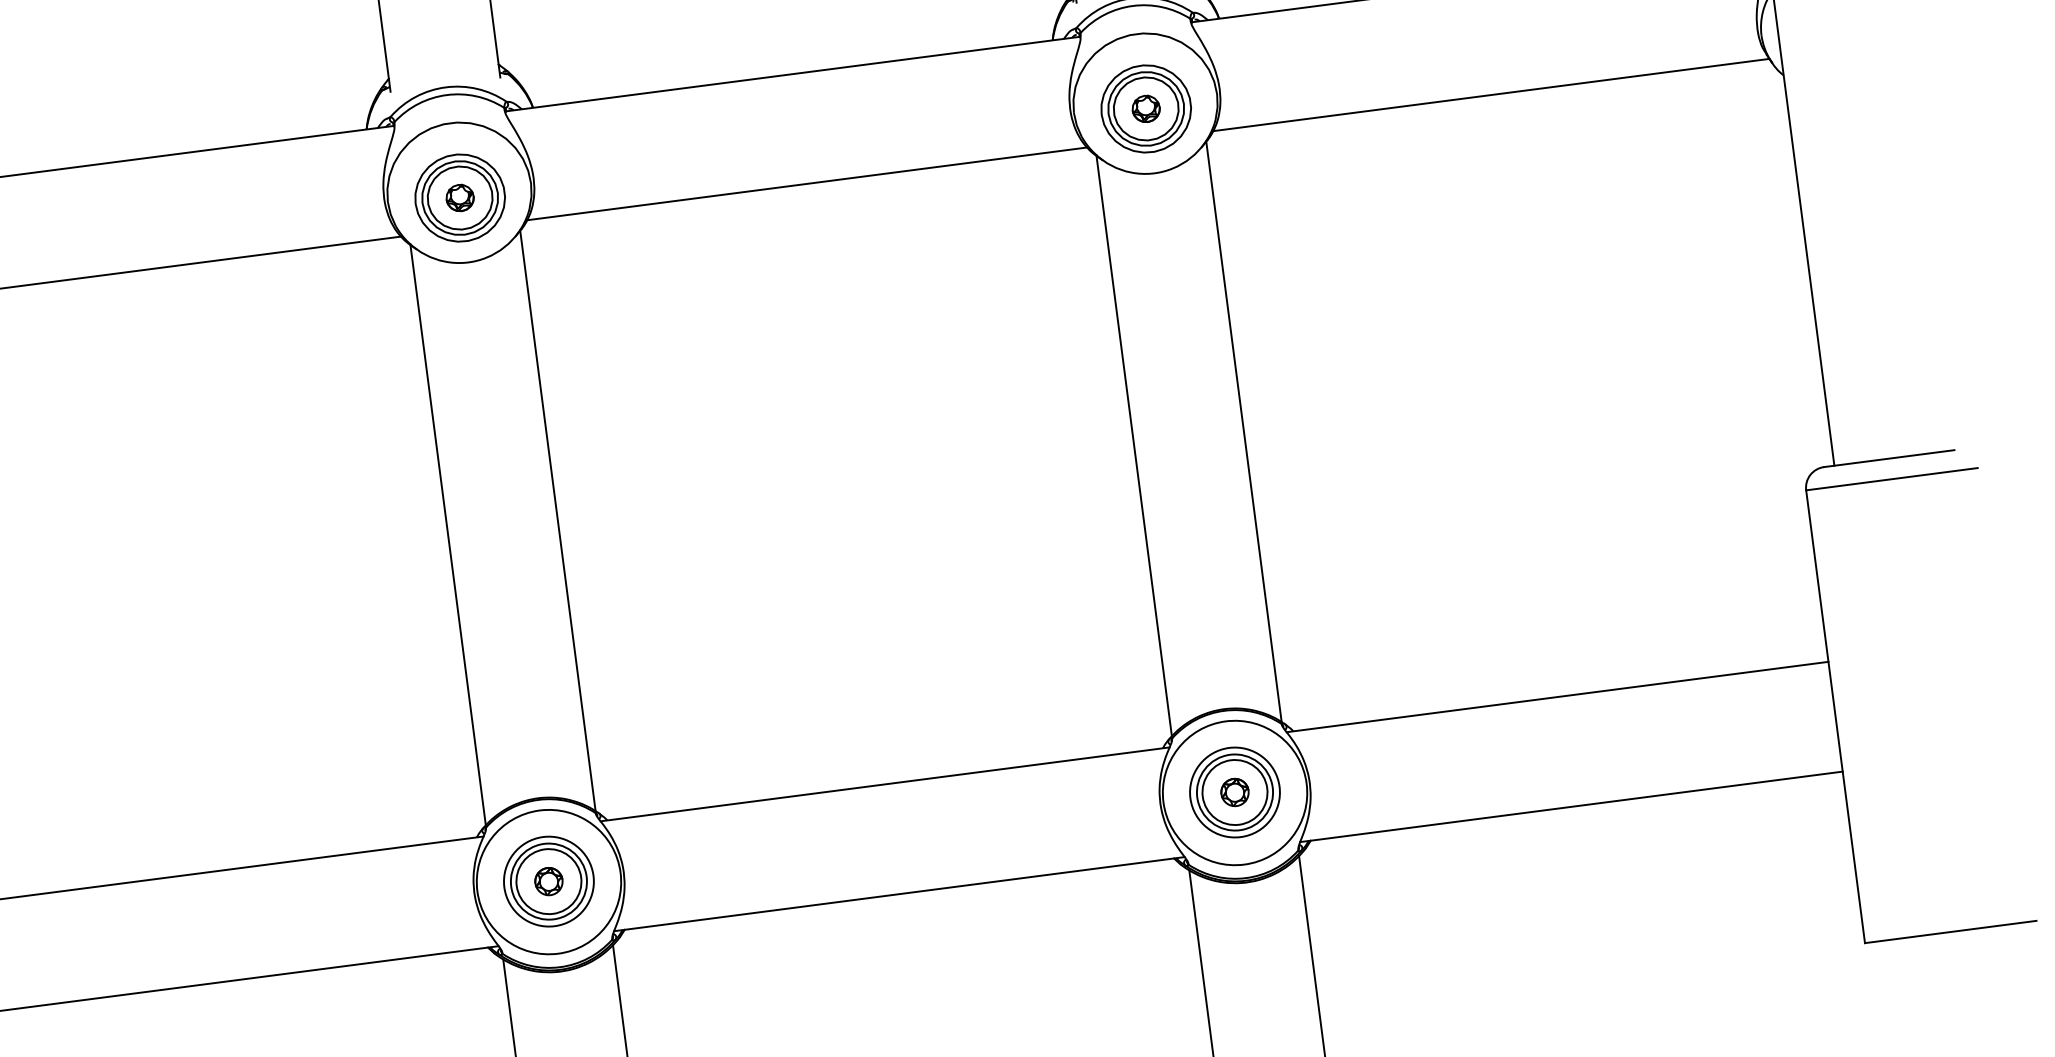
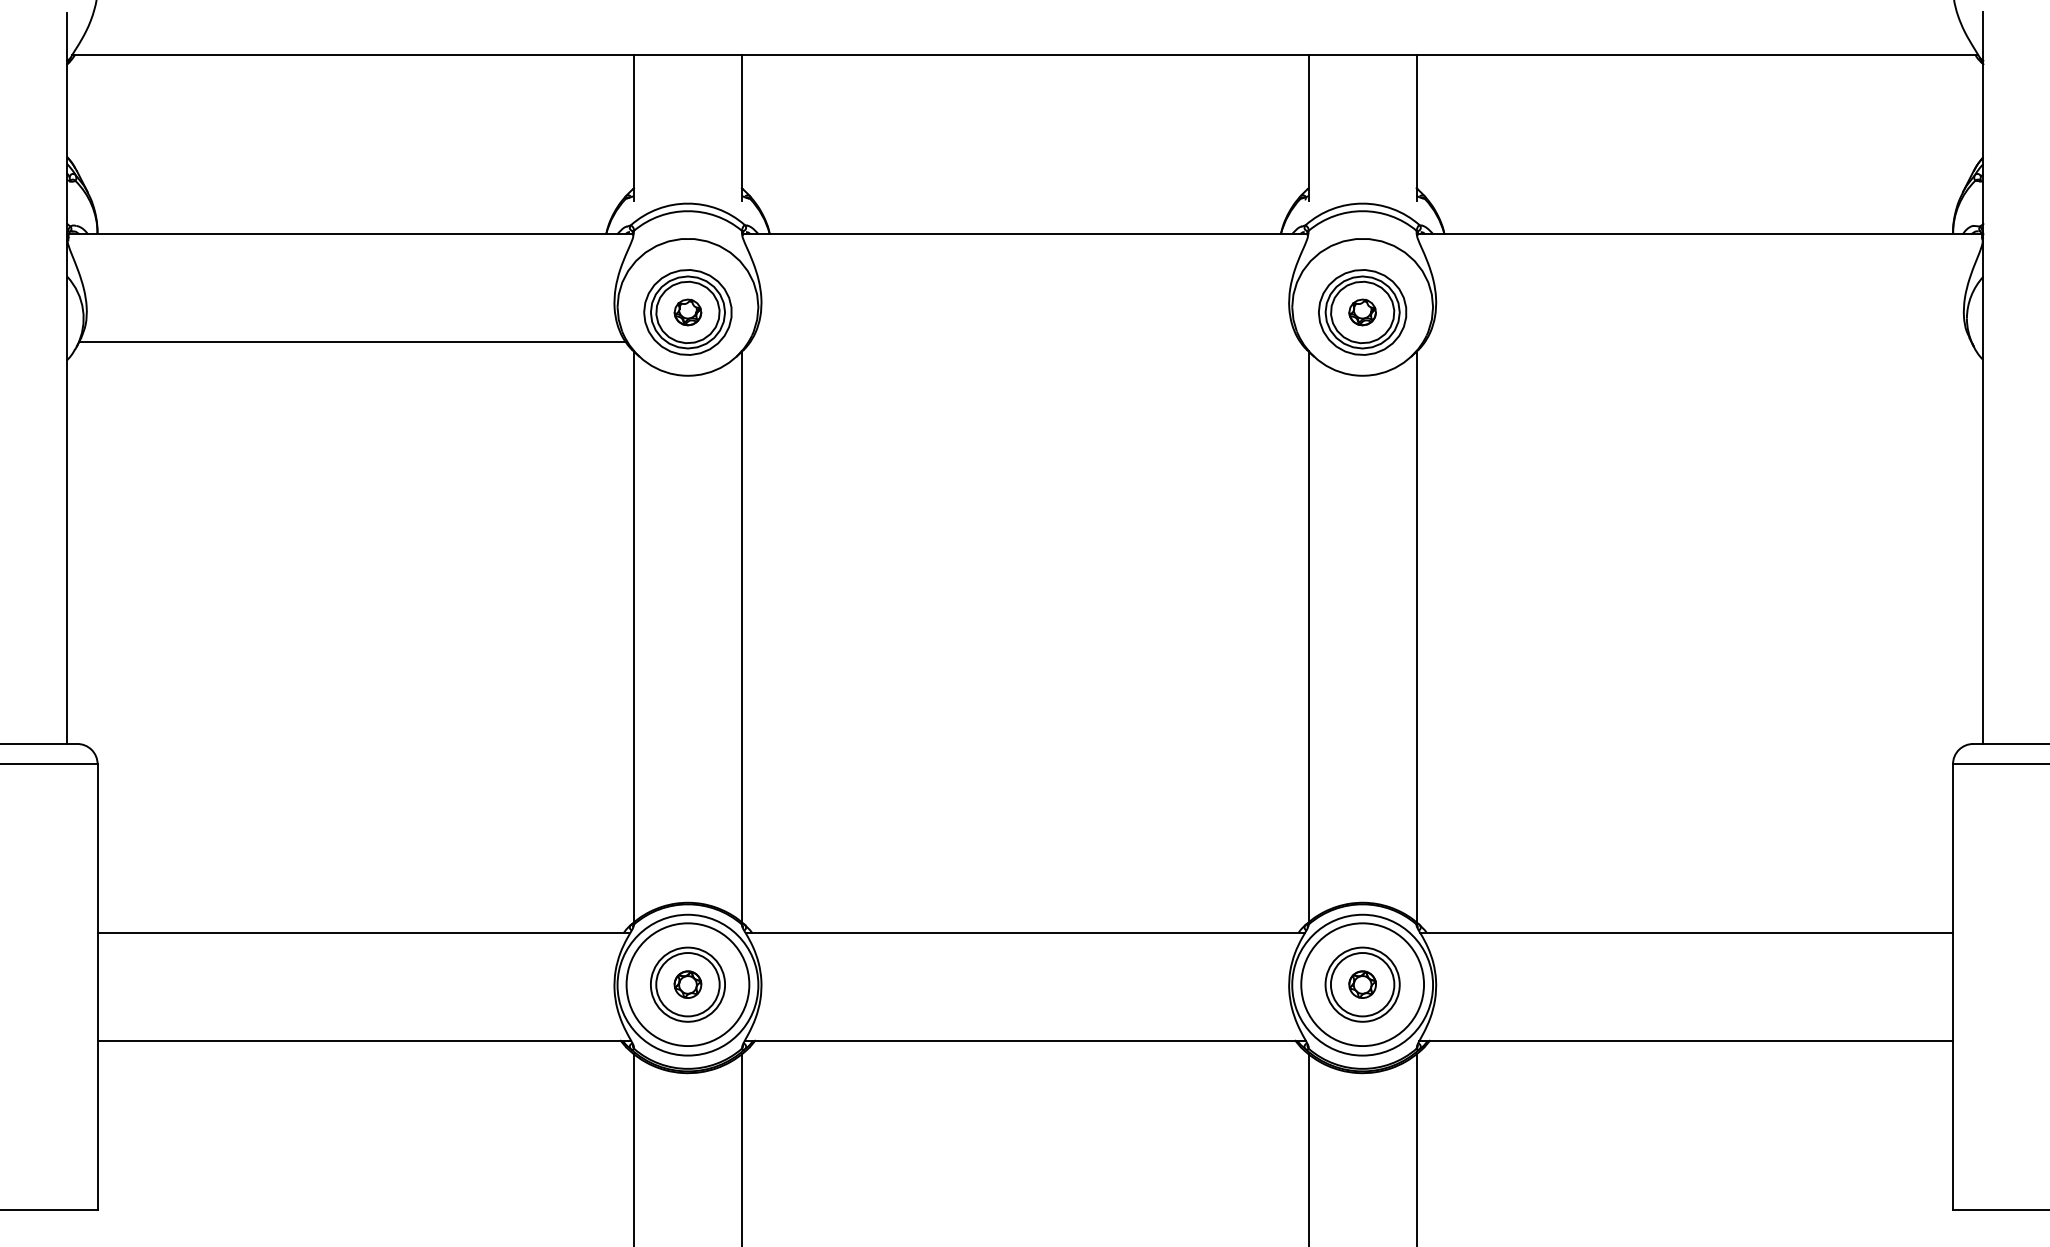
line: (1490, 95) -> (1697, 342), removed
line: (806, 184) -> (1024, 342), removed
circle: (1234, 792) -> (1362, 984), size x1.4
circle: (548, 881) -> (687, 984), size x1.4

